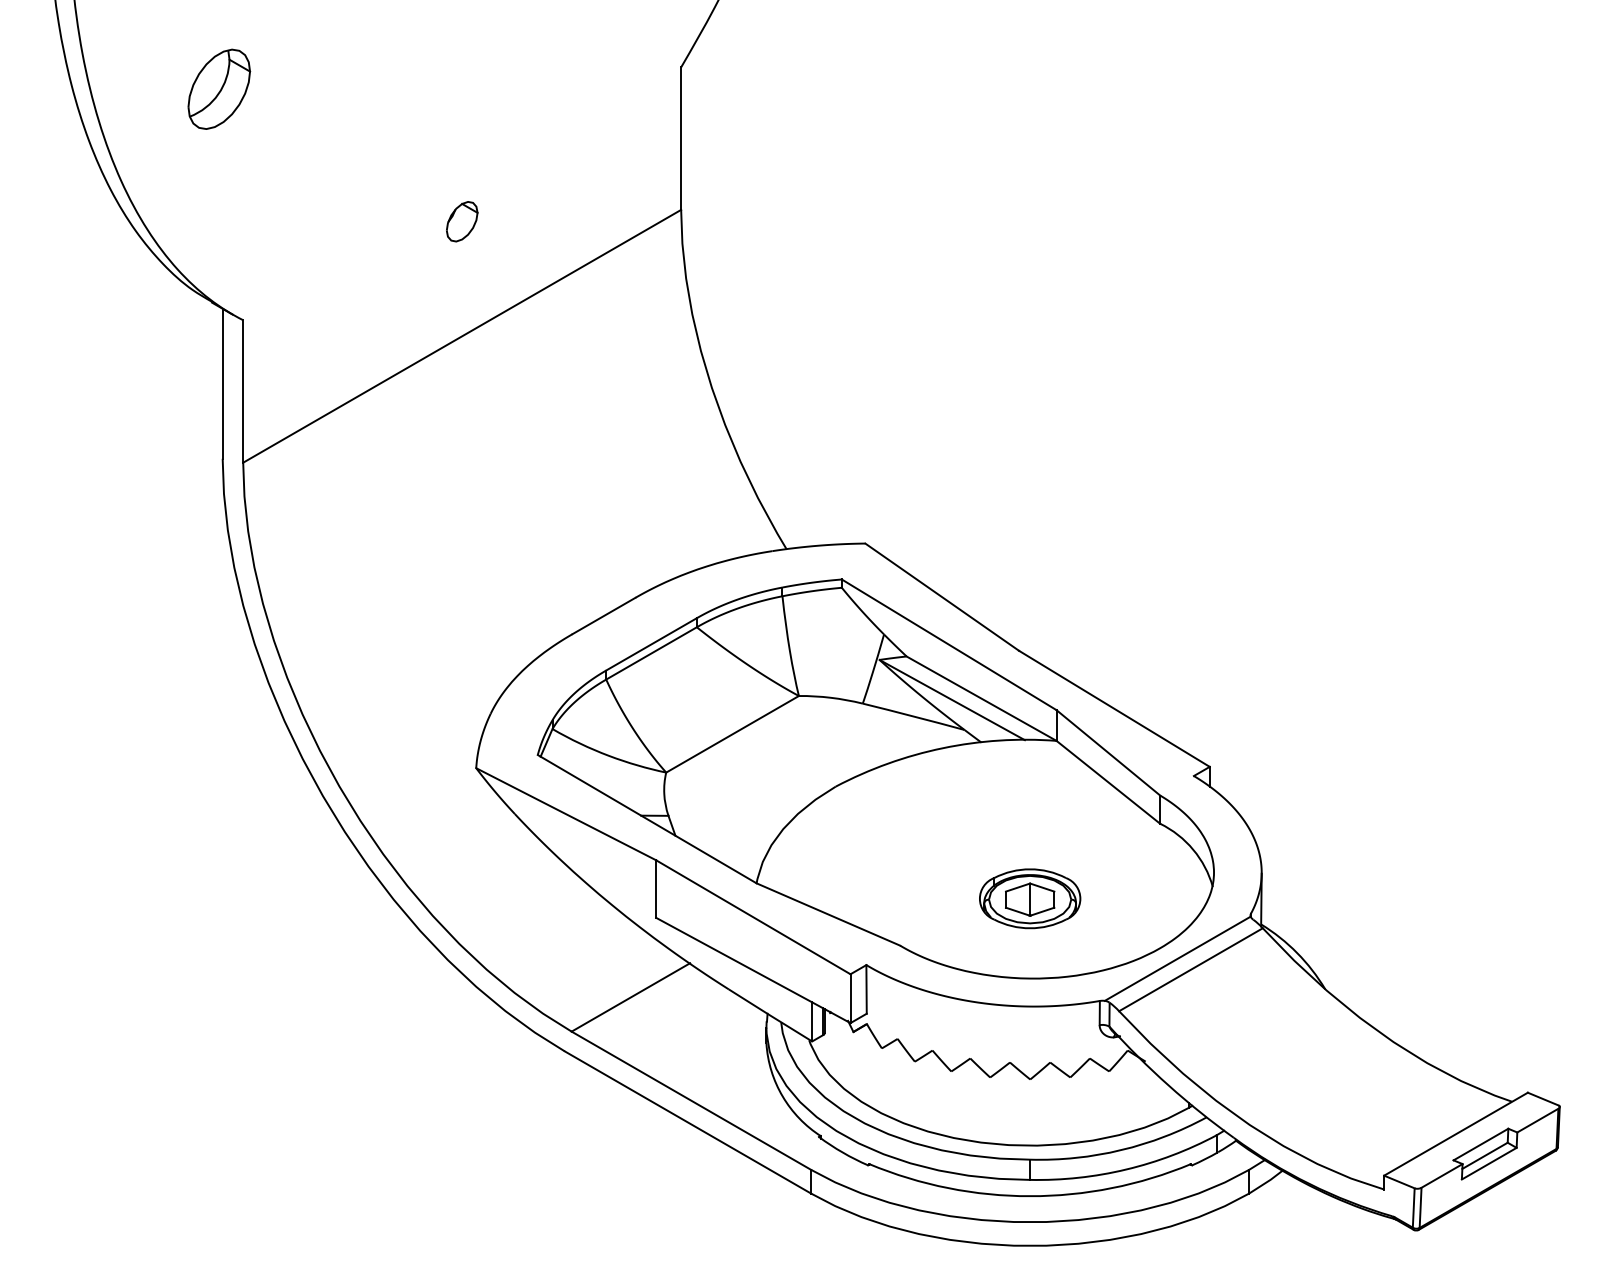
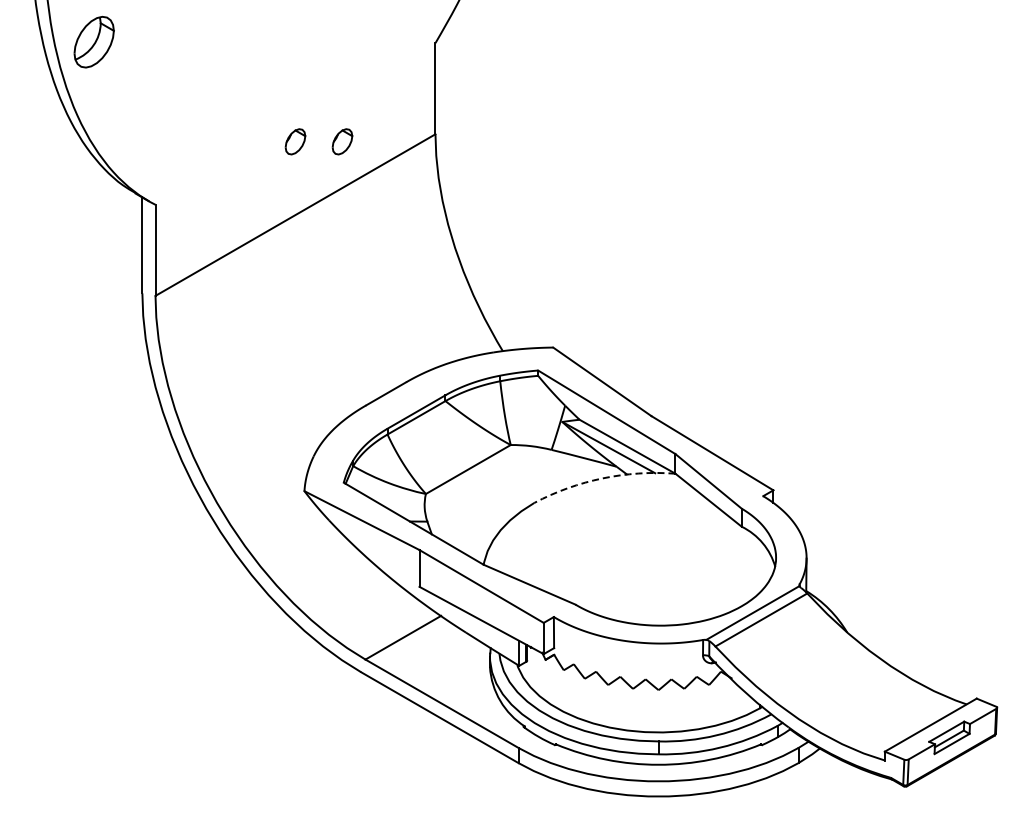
part: (218, 88) -> (93, 41), moved
part: (535, 221) -> (342, 141), added
arc: (942, 748) -> (602, 478), solid -> dashed
part: (1030, 898) -> (658, 574), removed

